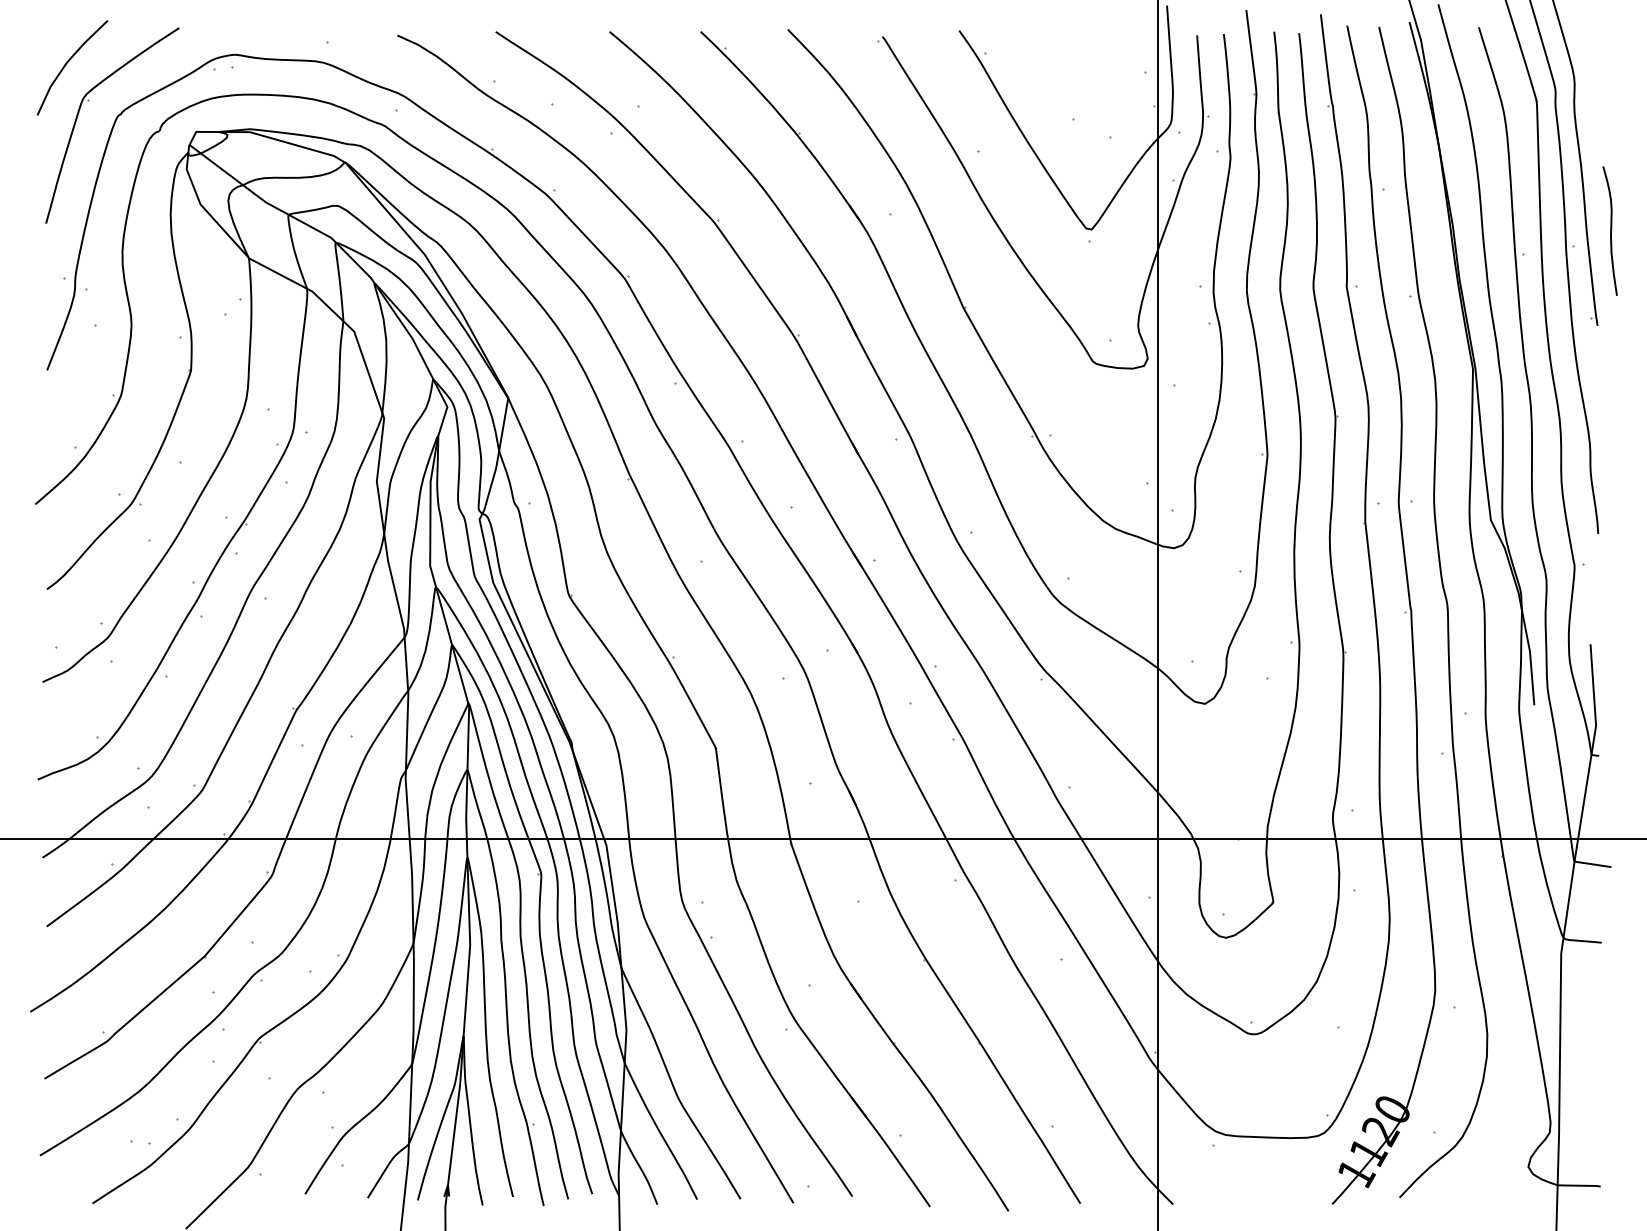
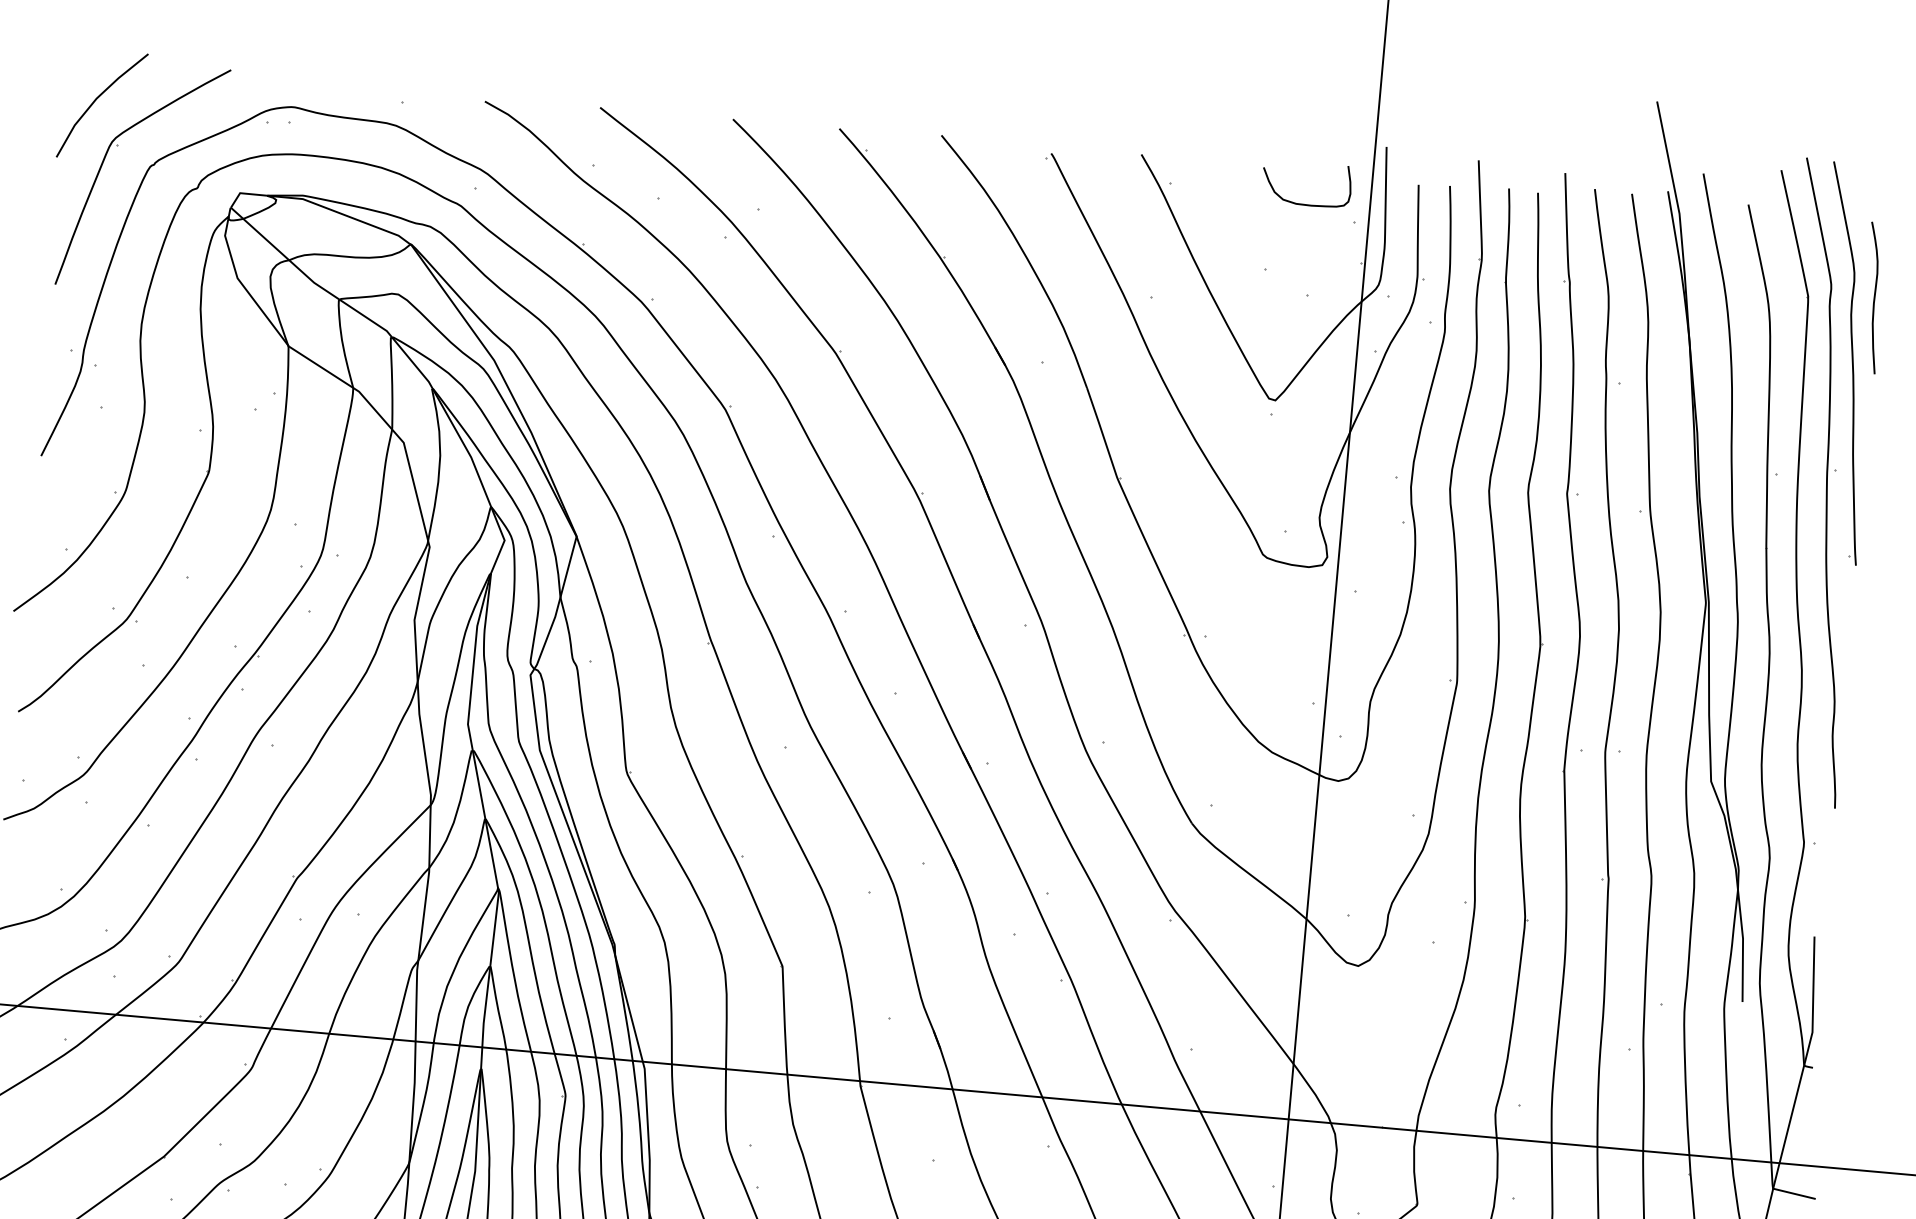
curve: (1101, 60) -> (1304, 204), added
curve: (1610, 230) -> (1873, 297), moved

